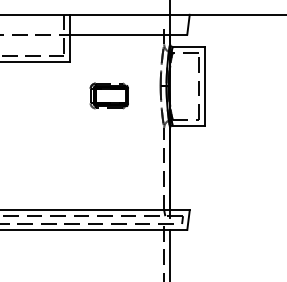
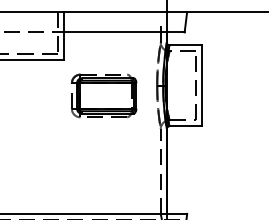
part: (109, 95) -> (104, 95), size x1.67

